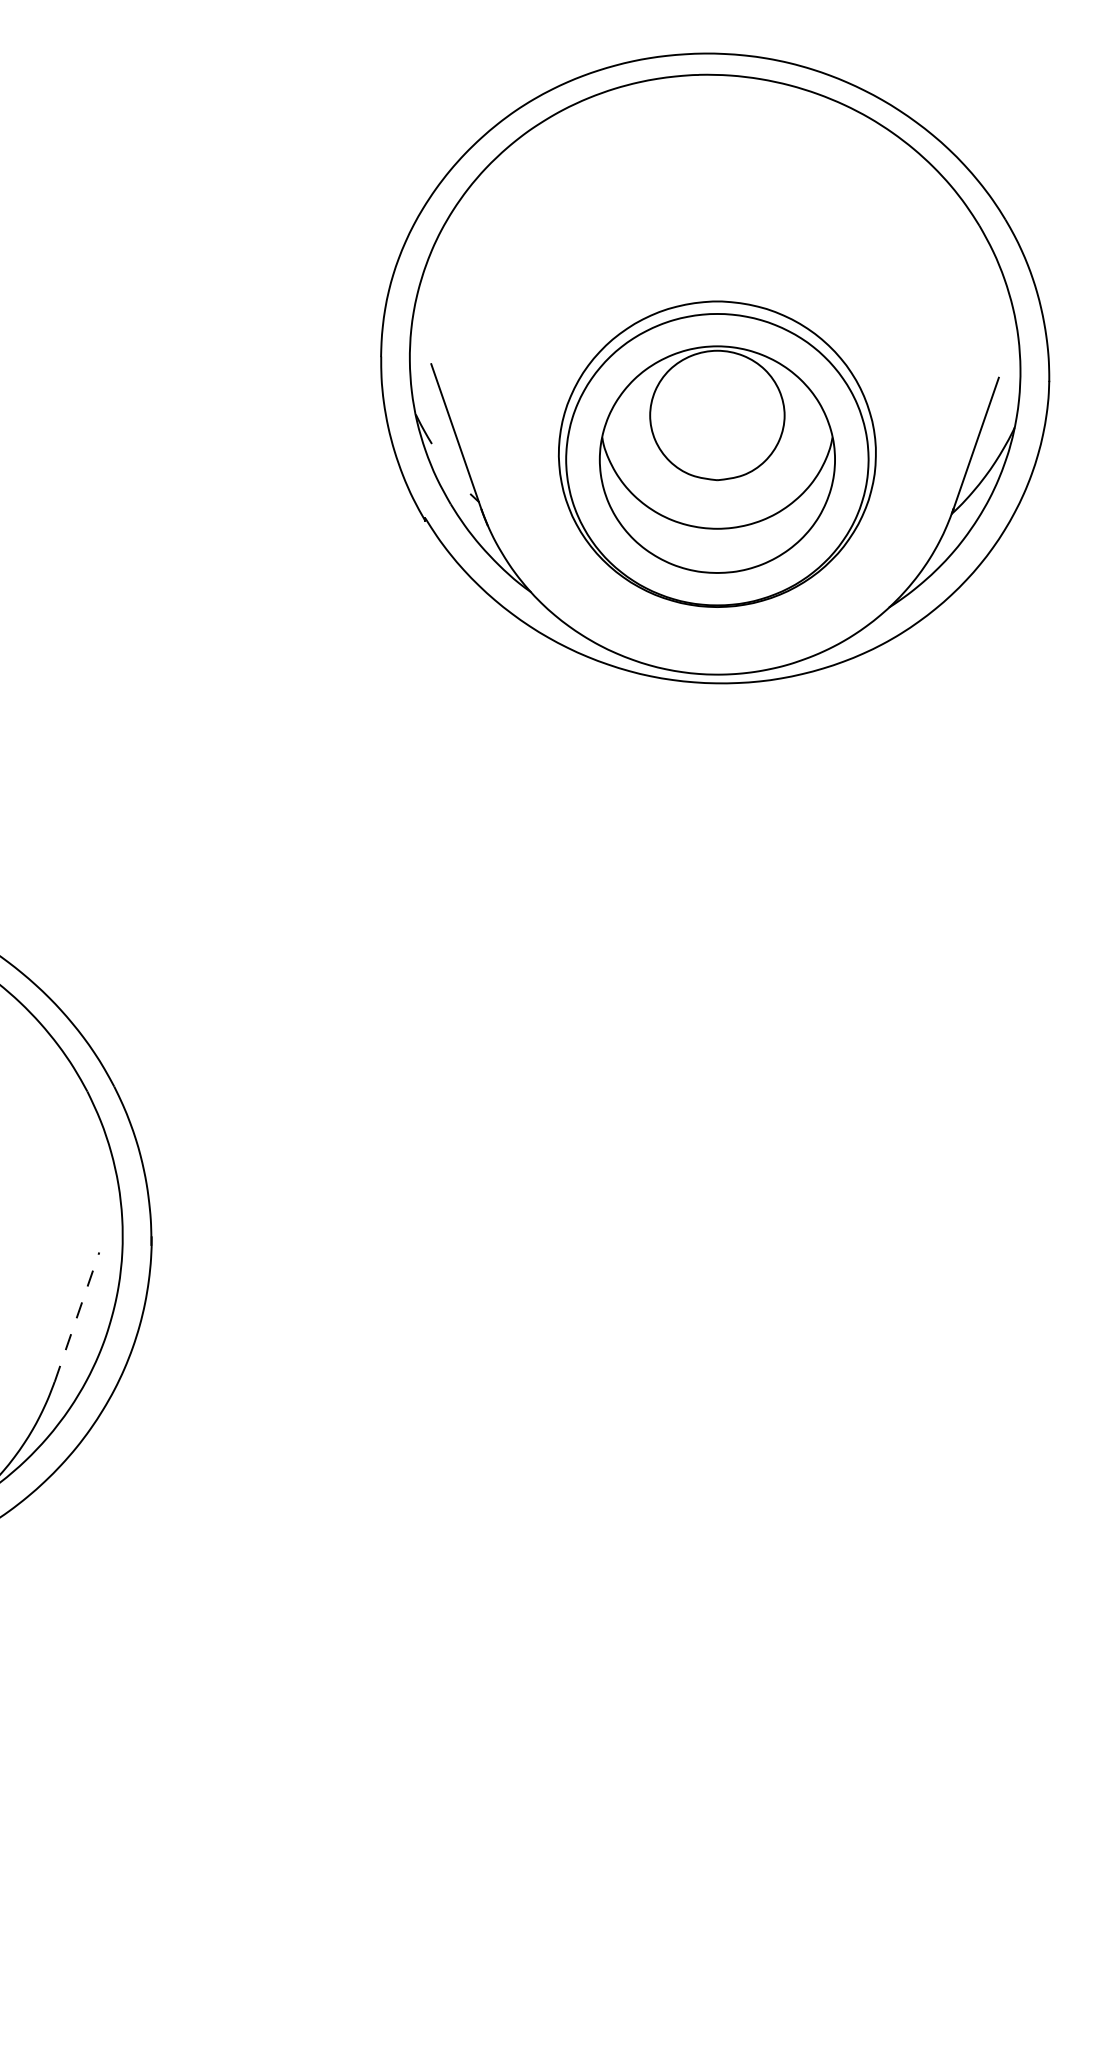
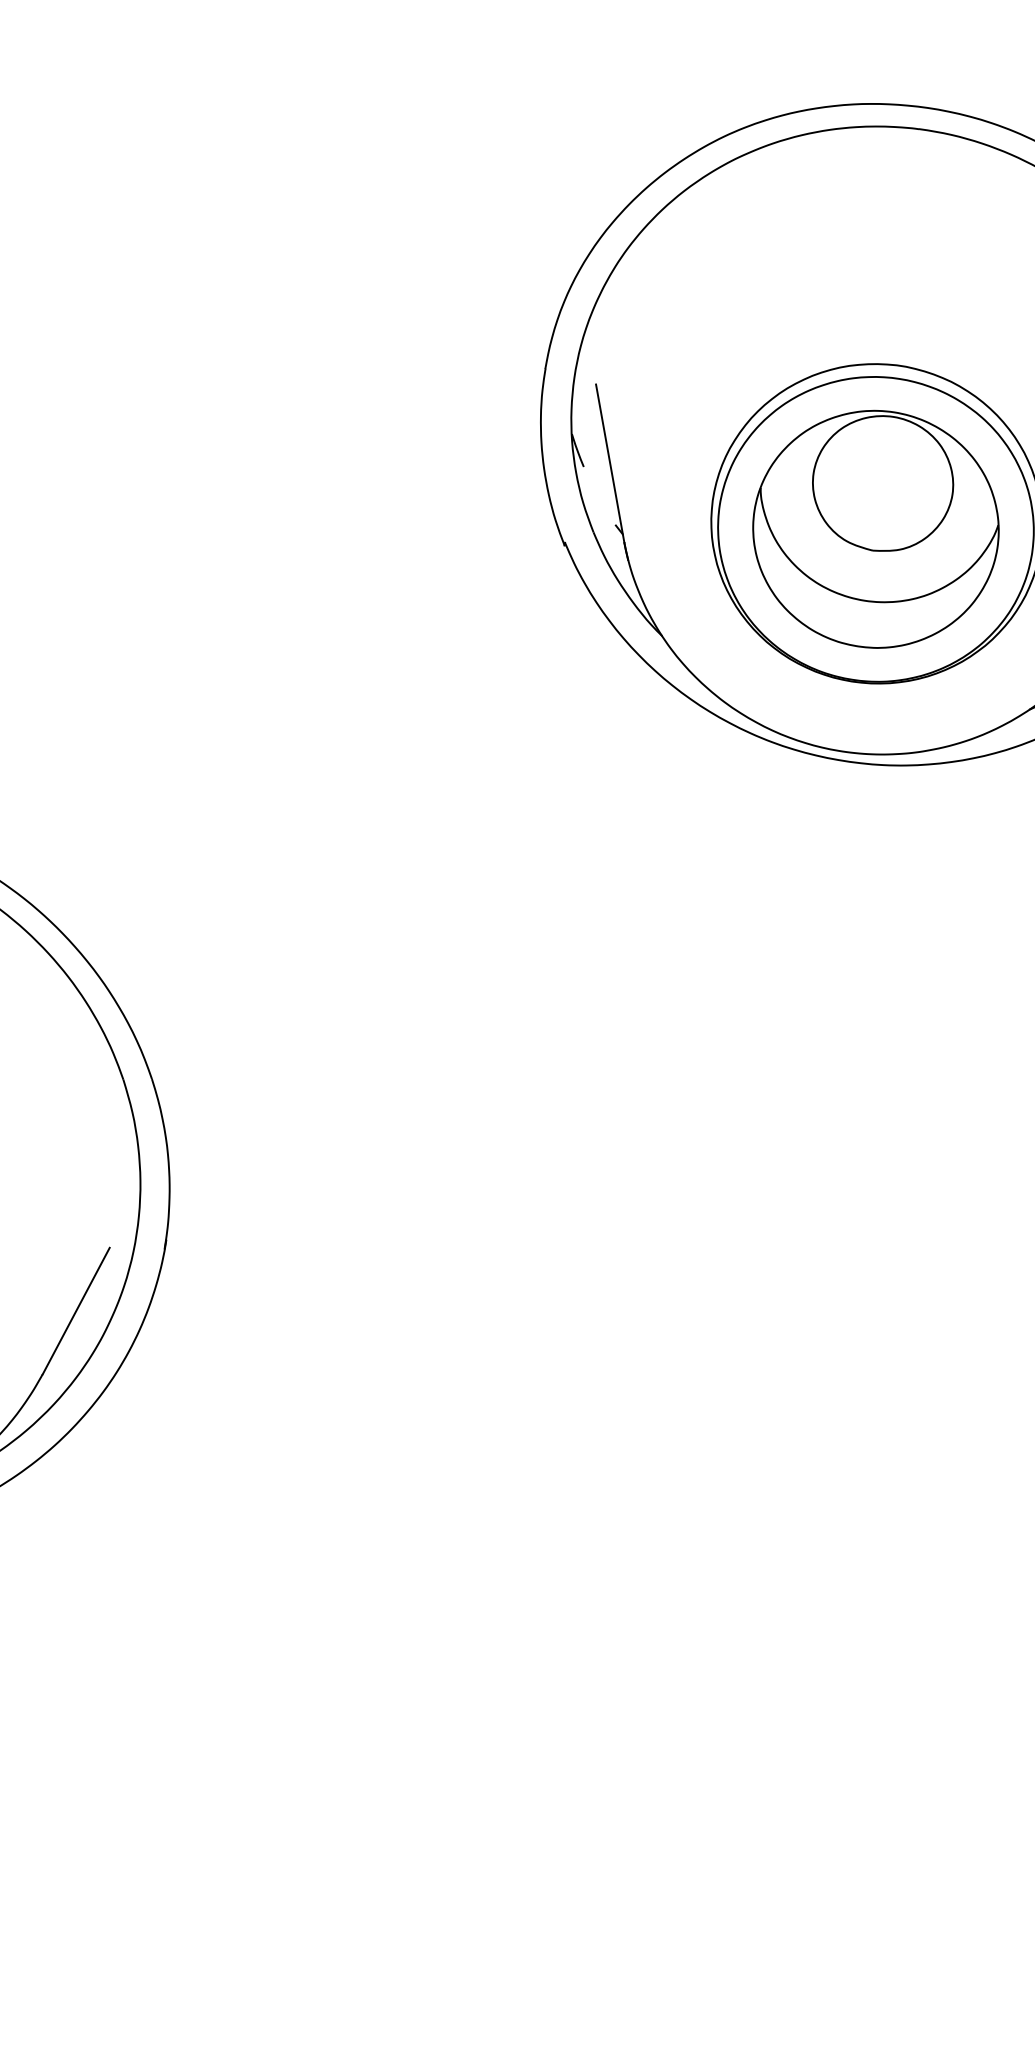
line: (77, 1316) -> (76, 1310), dashed -> solid

